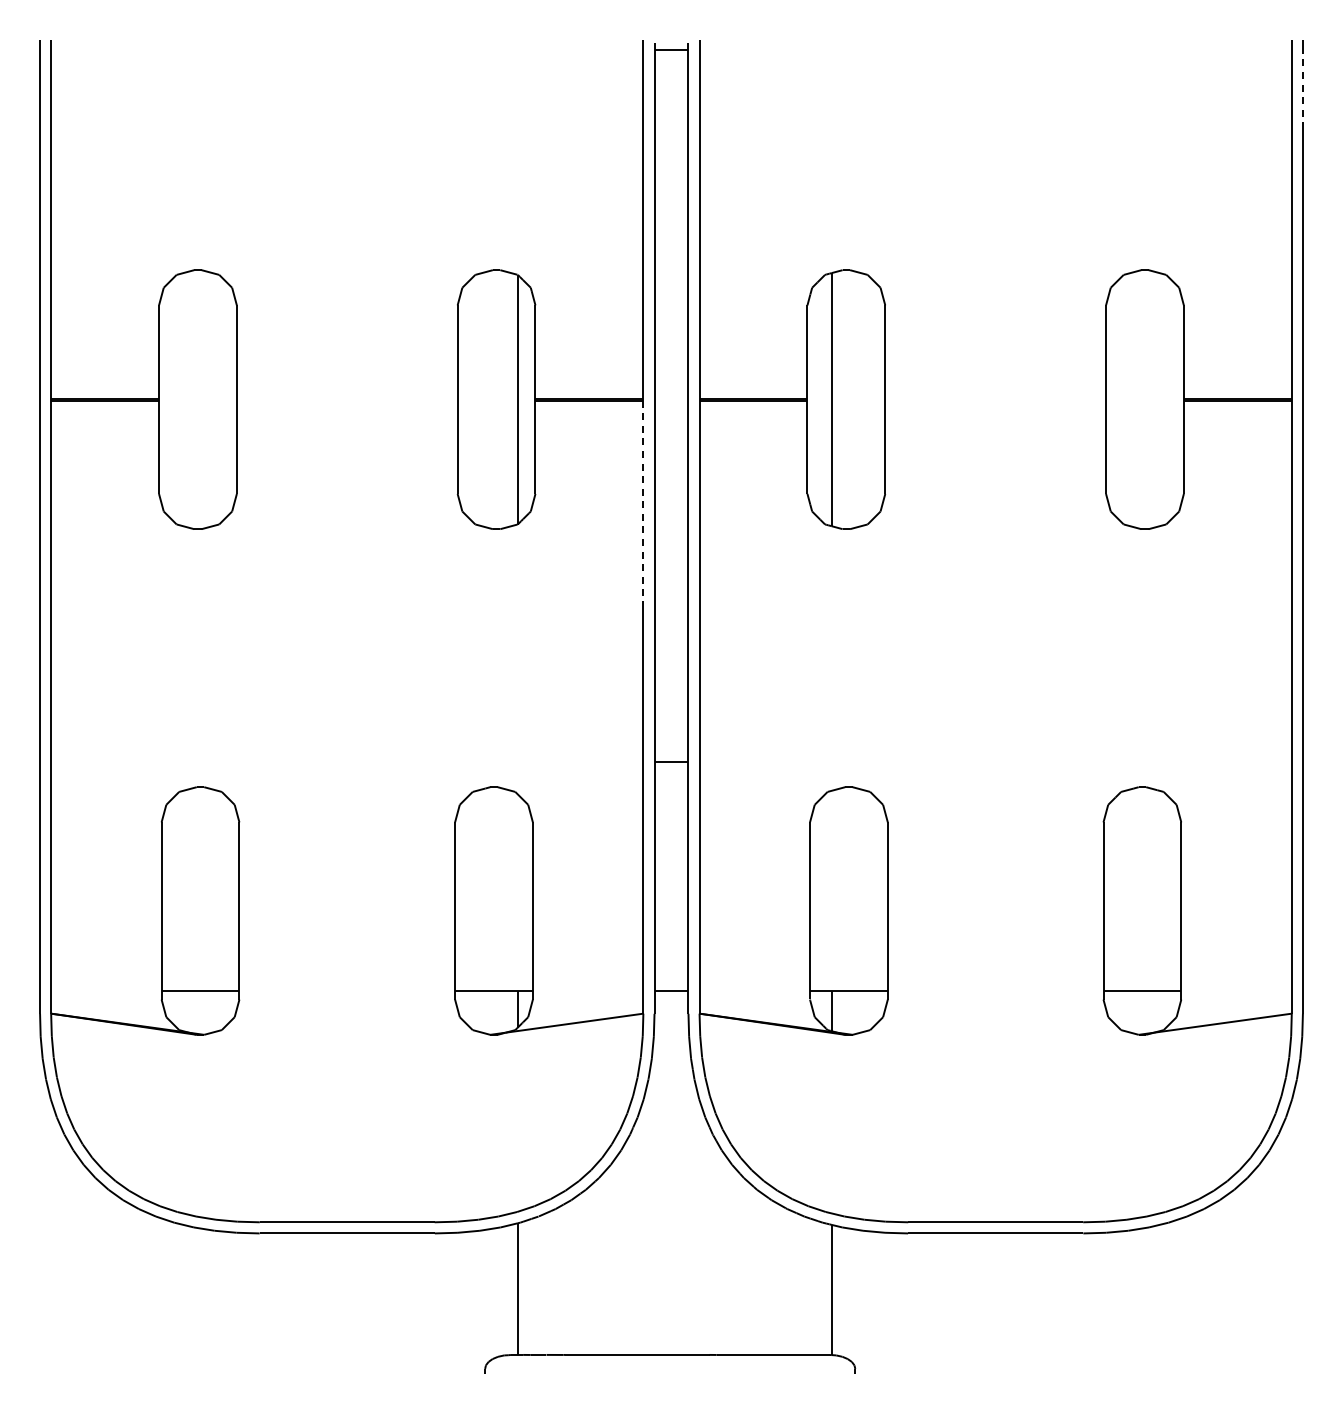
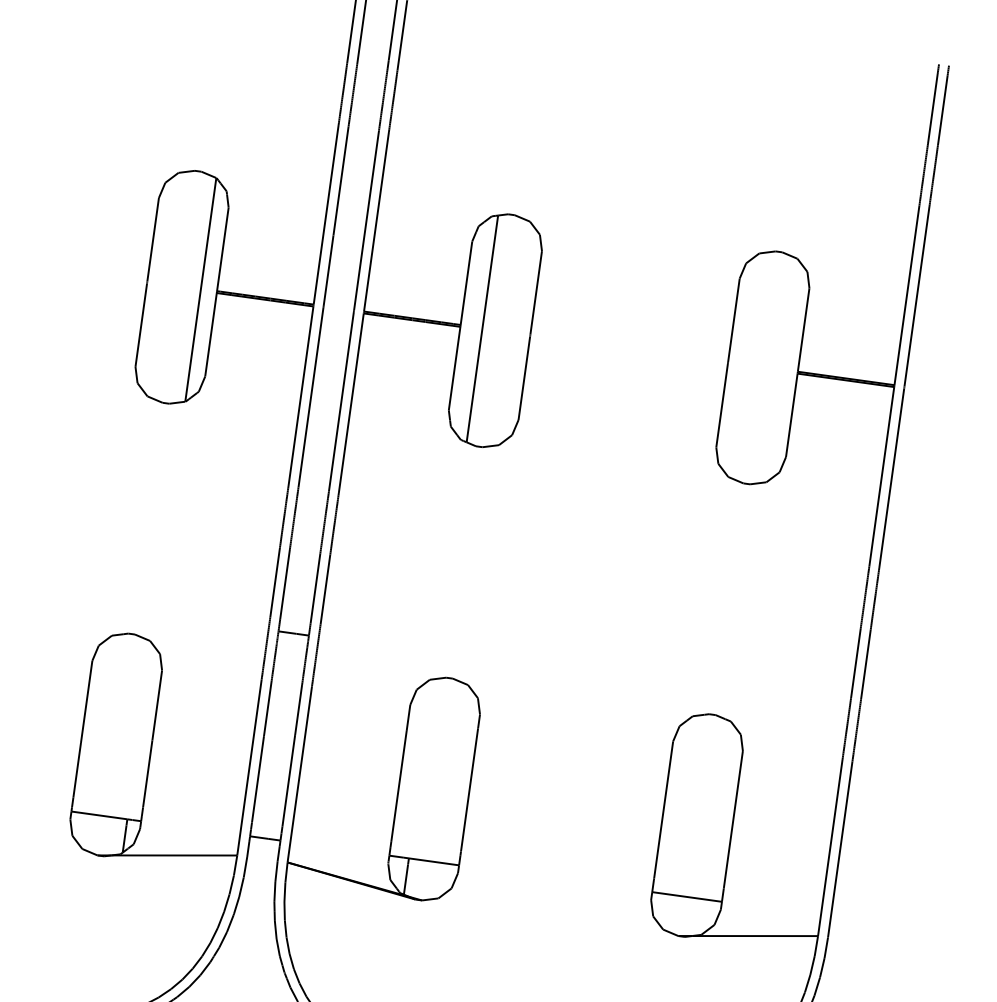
line: (1302, 89) -> (942, 109), dashed -> solid
line: (643, 501) -> (301, 396), dashed -> solid

